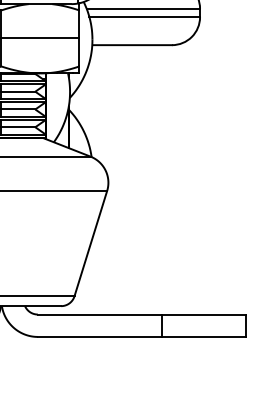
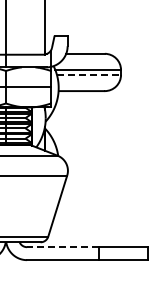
line: (145, 16) -> (89, 74), solid -> dashed
line: (100, 315) -> (63, 247), solid -> dashed

